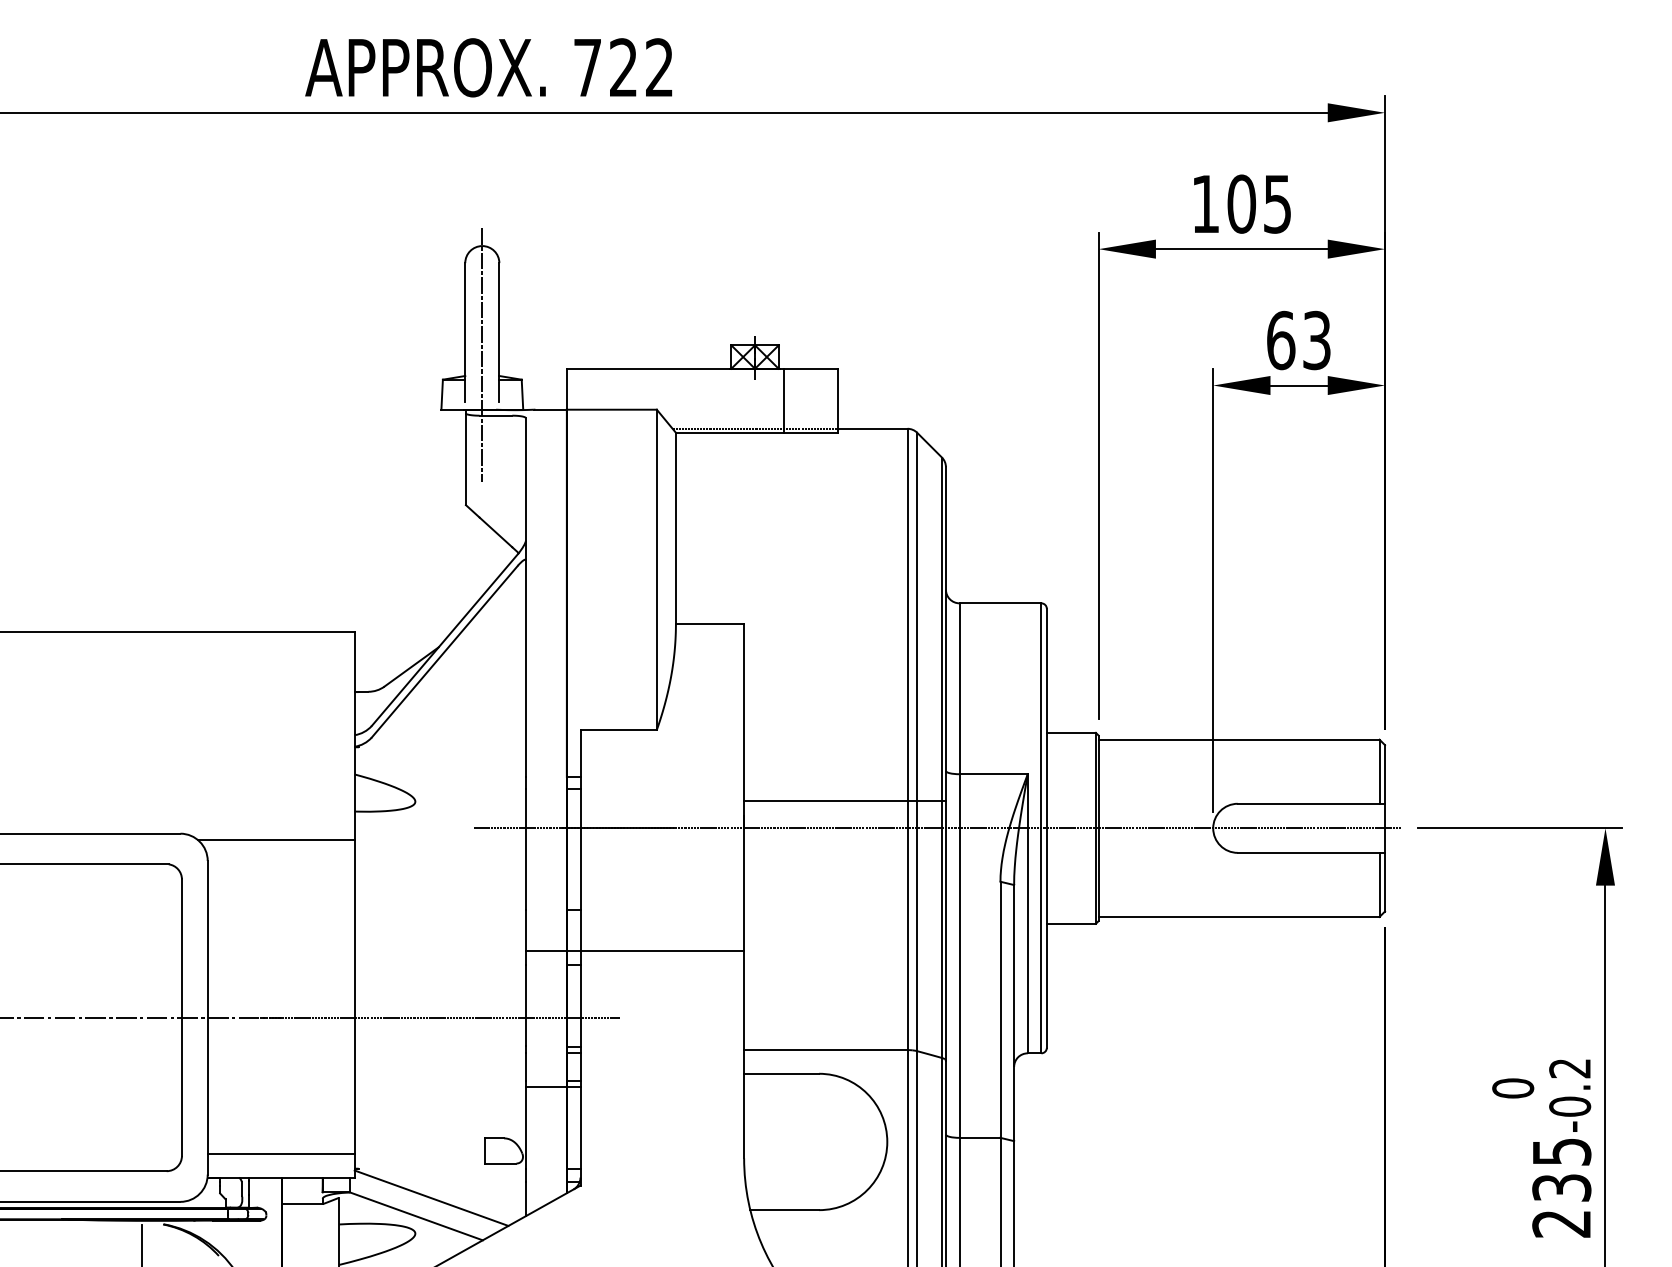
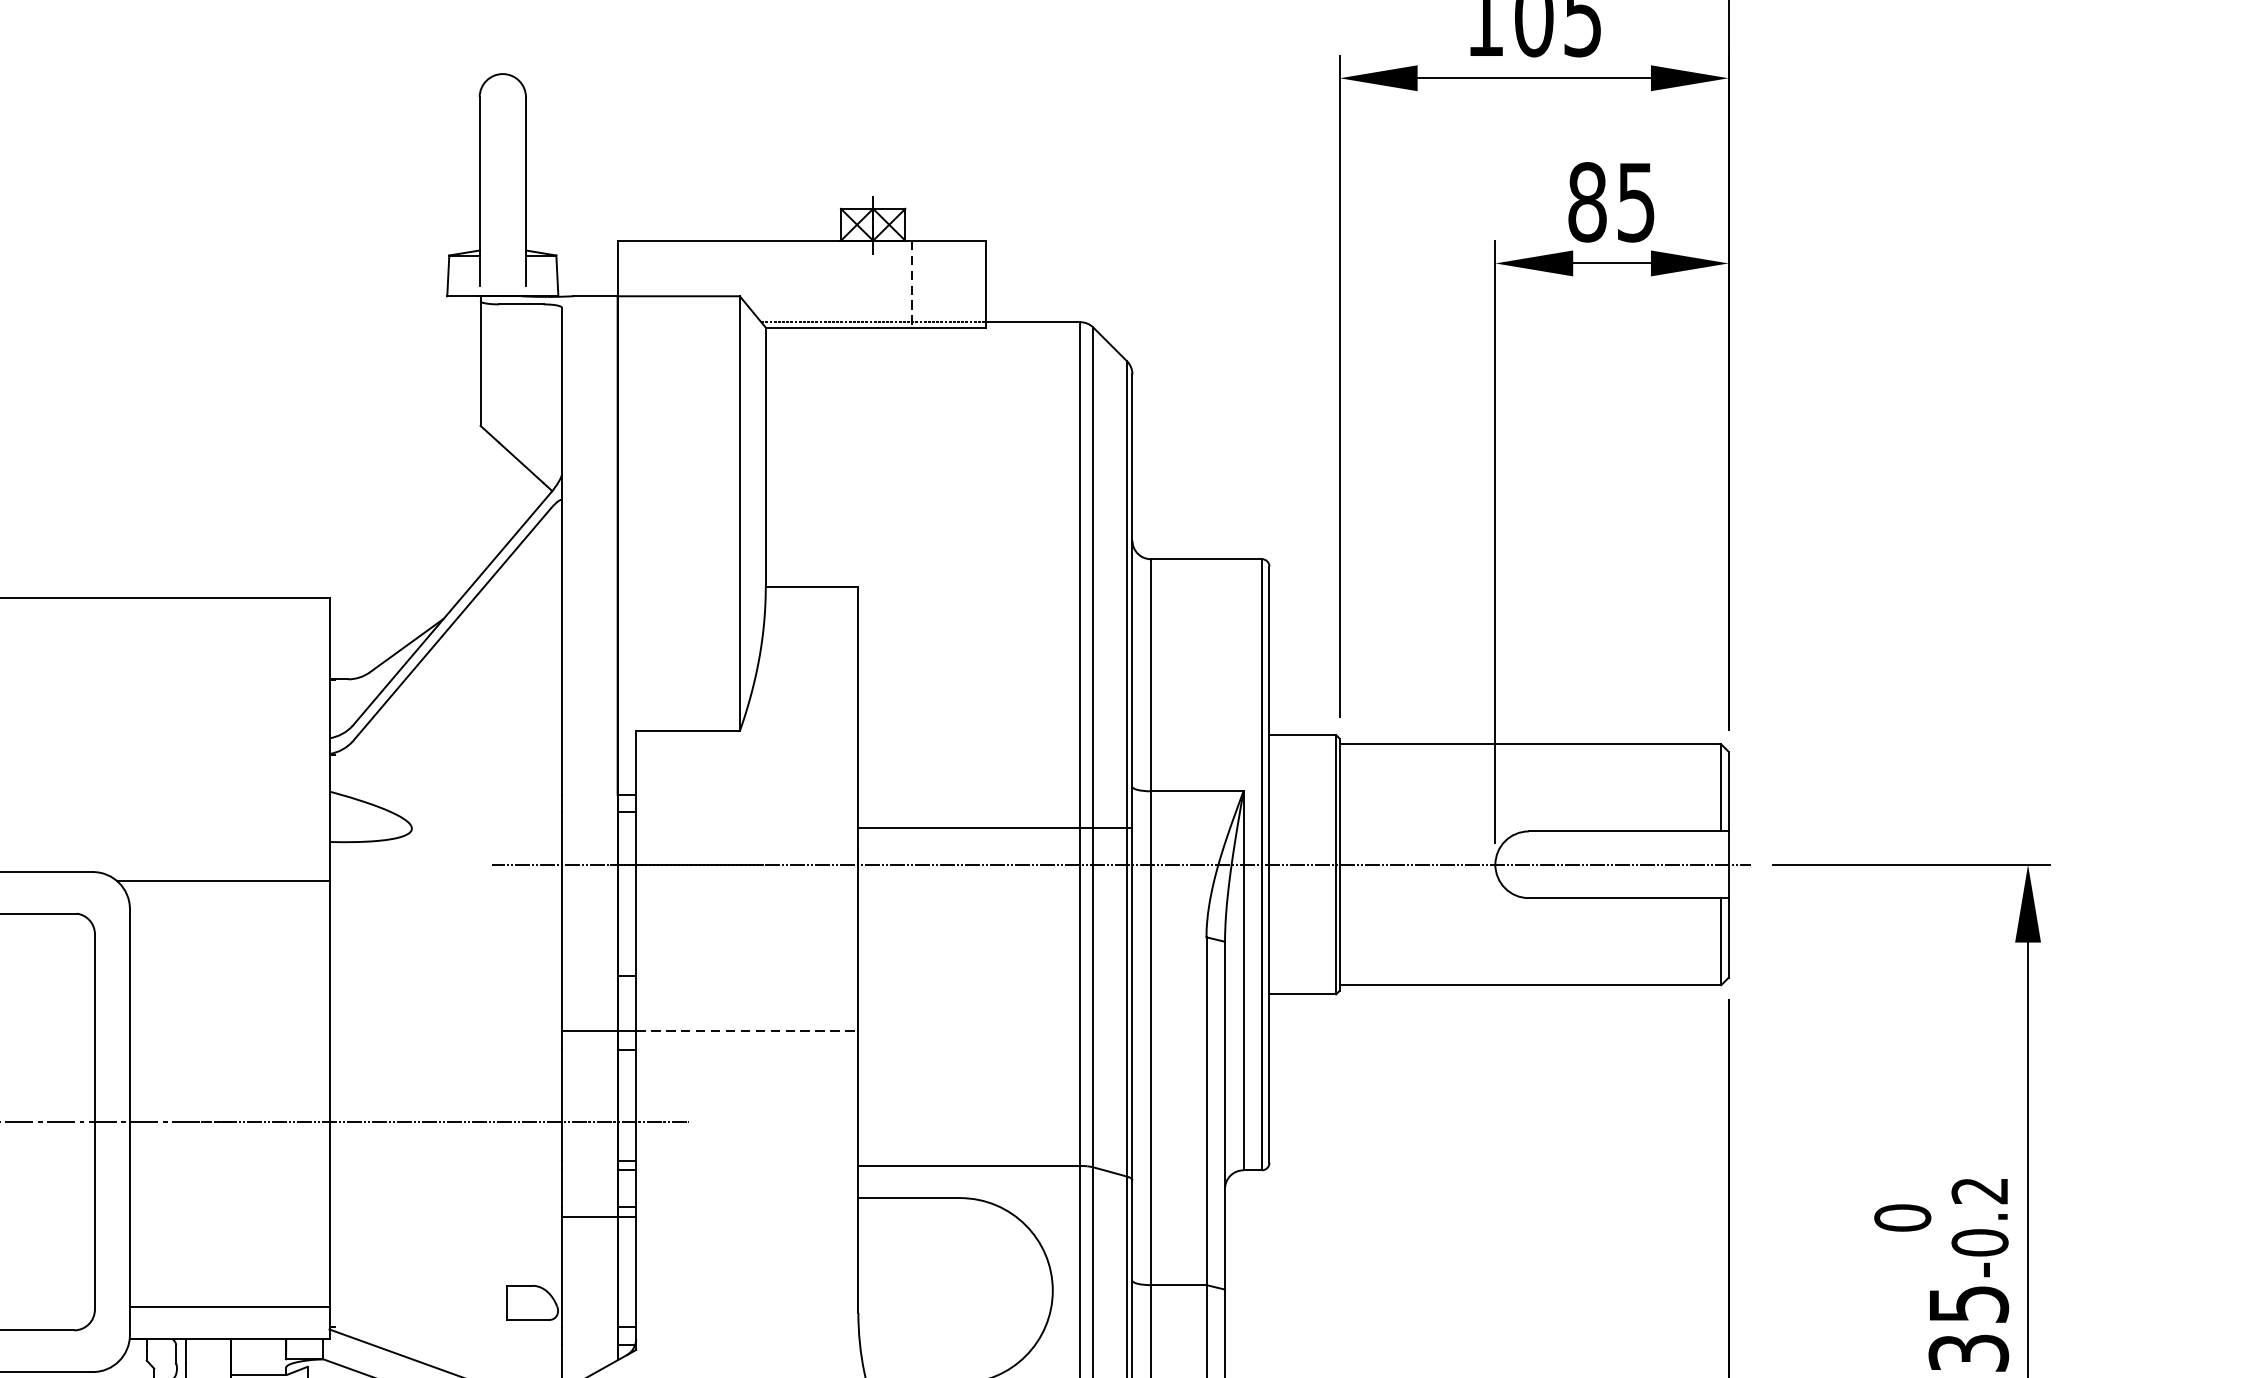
text: (1298, 340) -> (1611, 202), 63 -> 85
line: (482, 354) -> (503, 221), removed
line: (783, 401) -> (911, 285), solid -> dashed
line: (662, 951) -> (747, 1032), solid -> dashed

